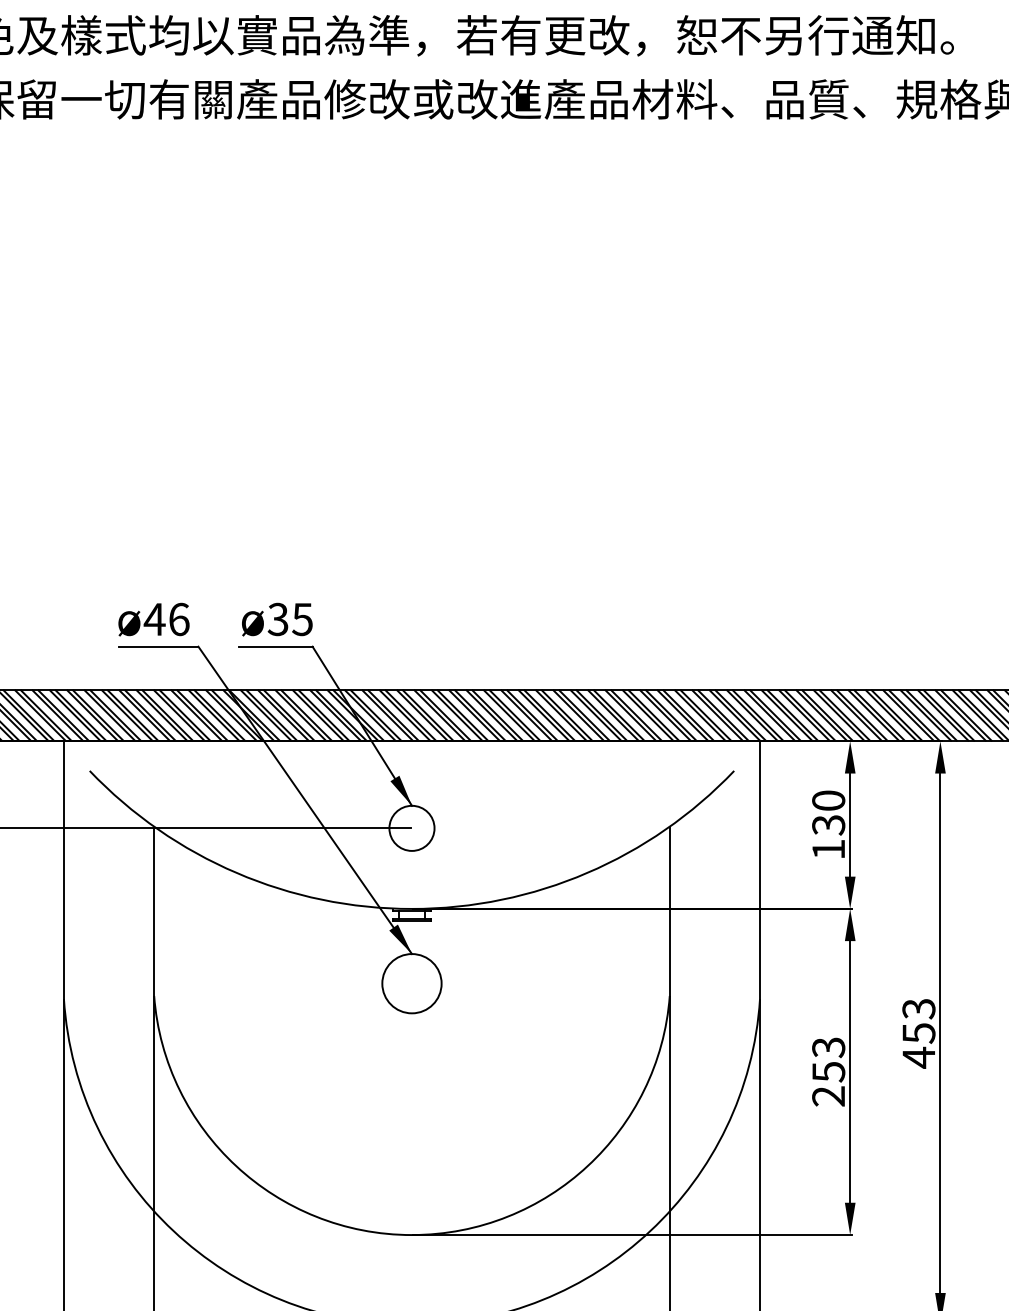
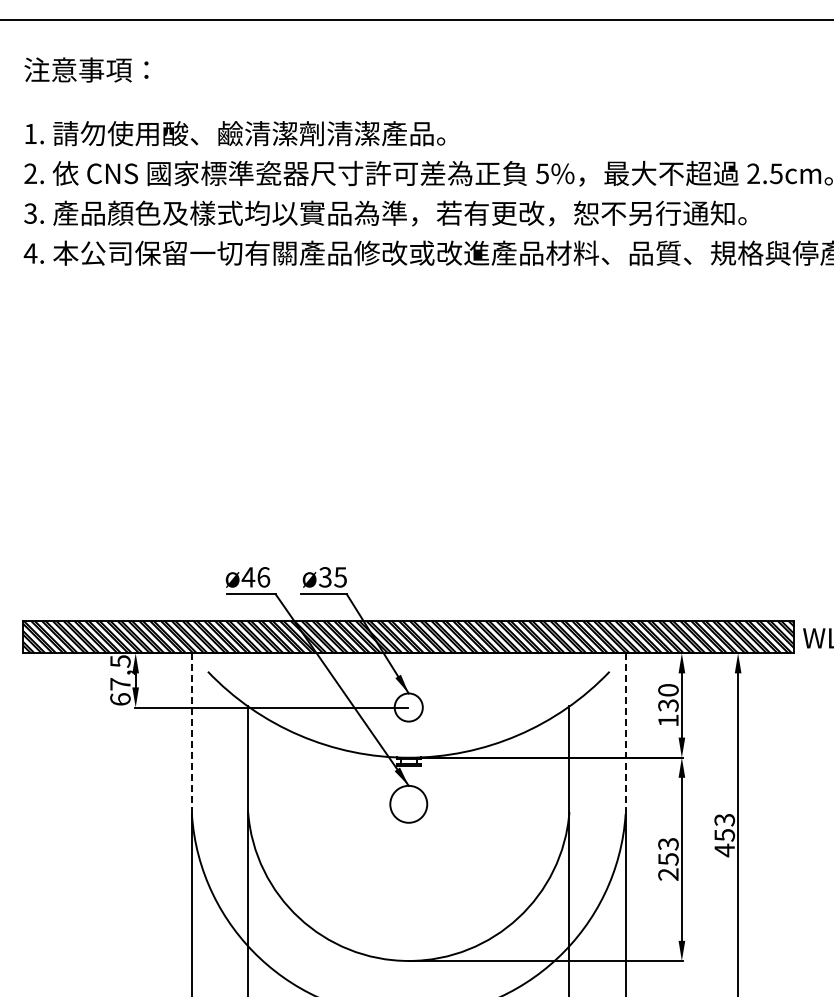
line: (63, 871) -> (191, 734), solid -> dashed
line: (759, 871) -> (625, 734), solid -> dashed

